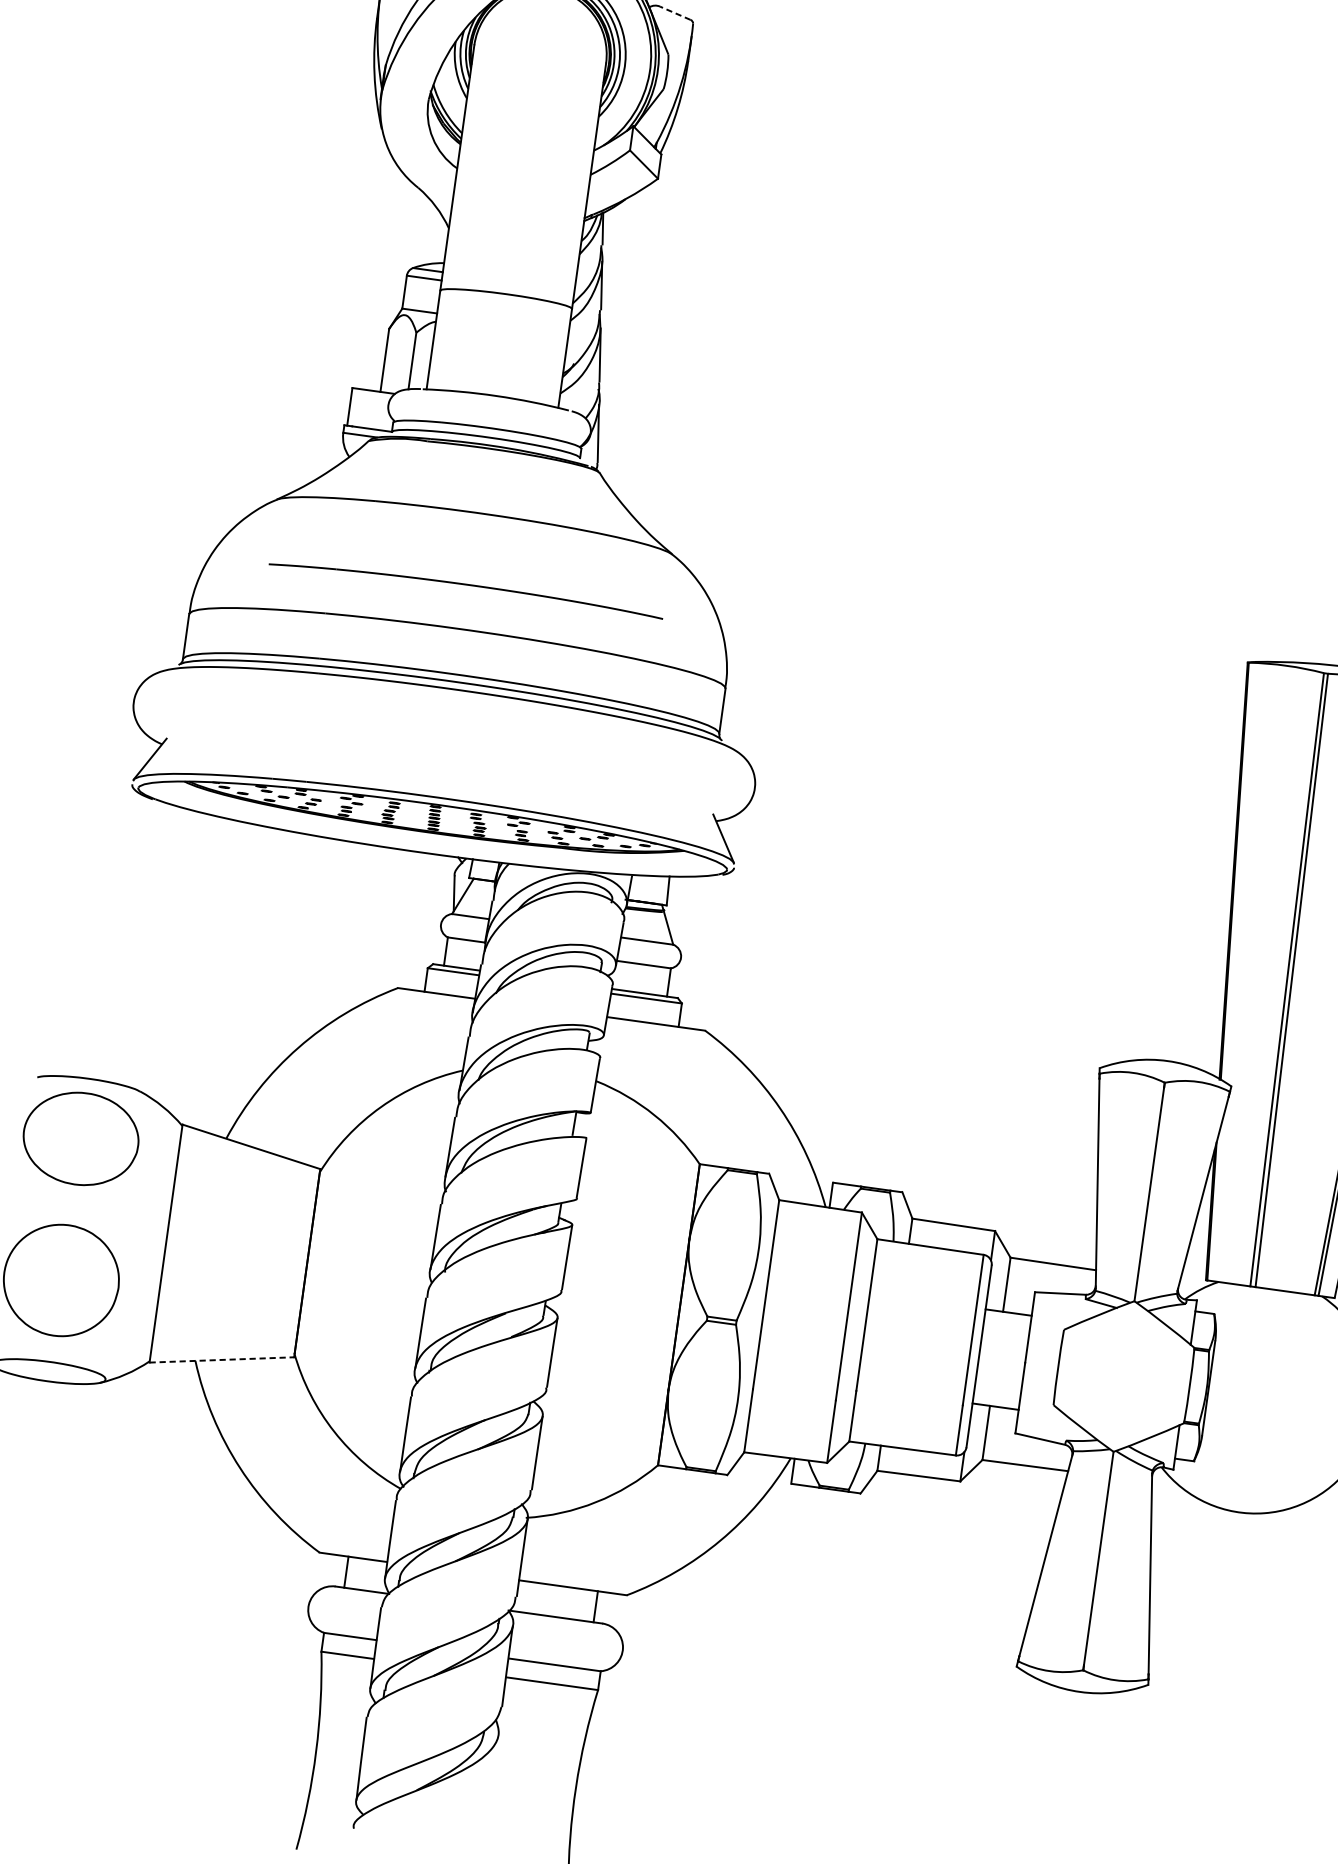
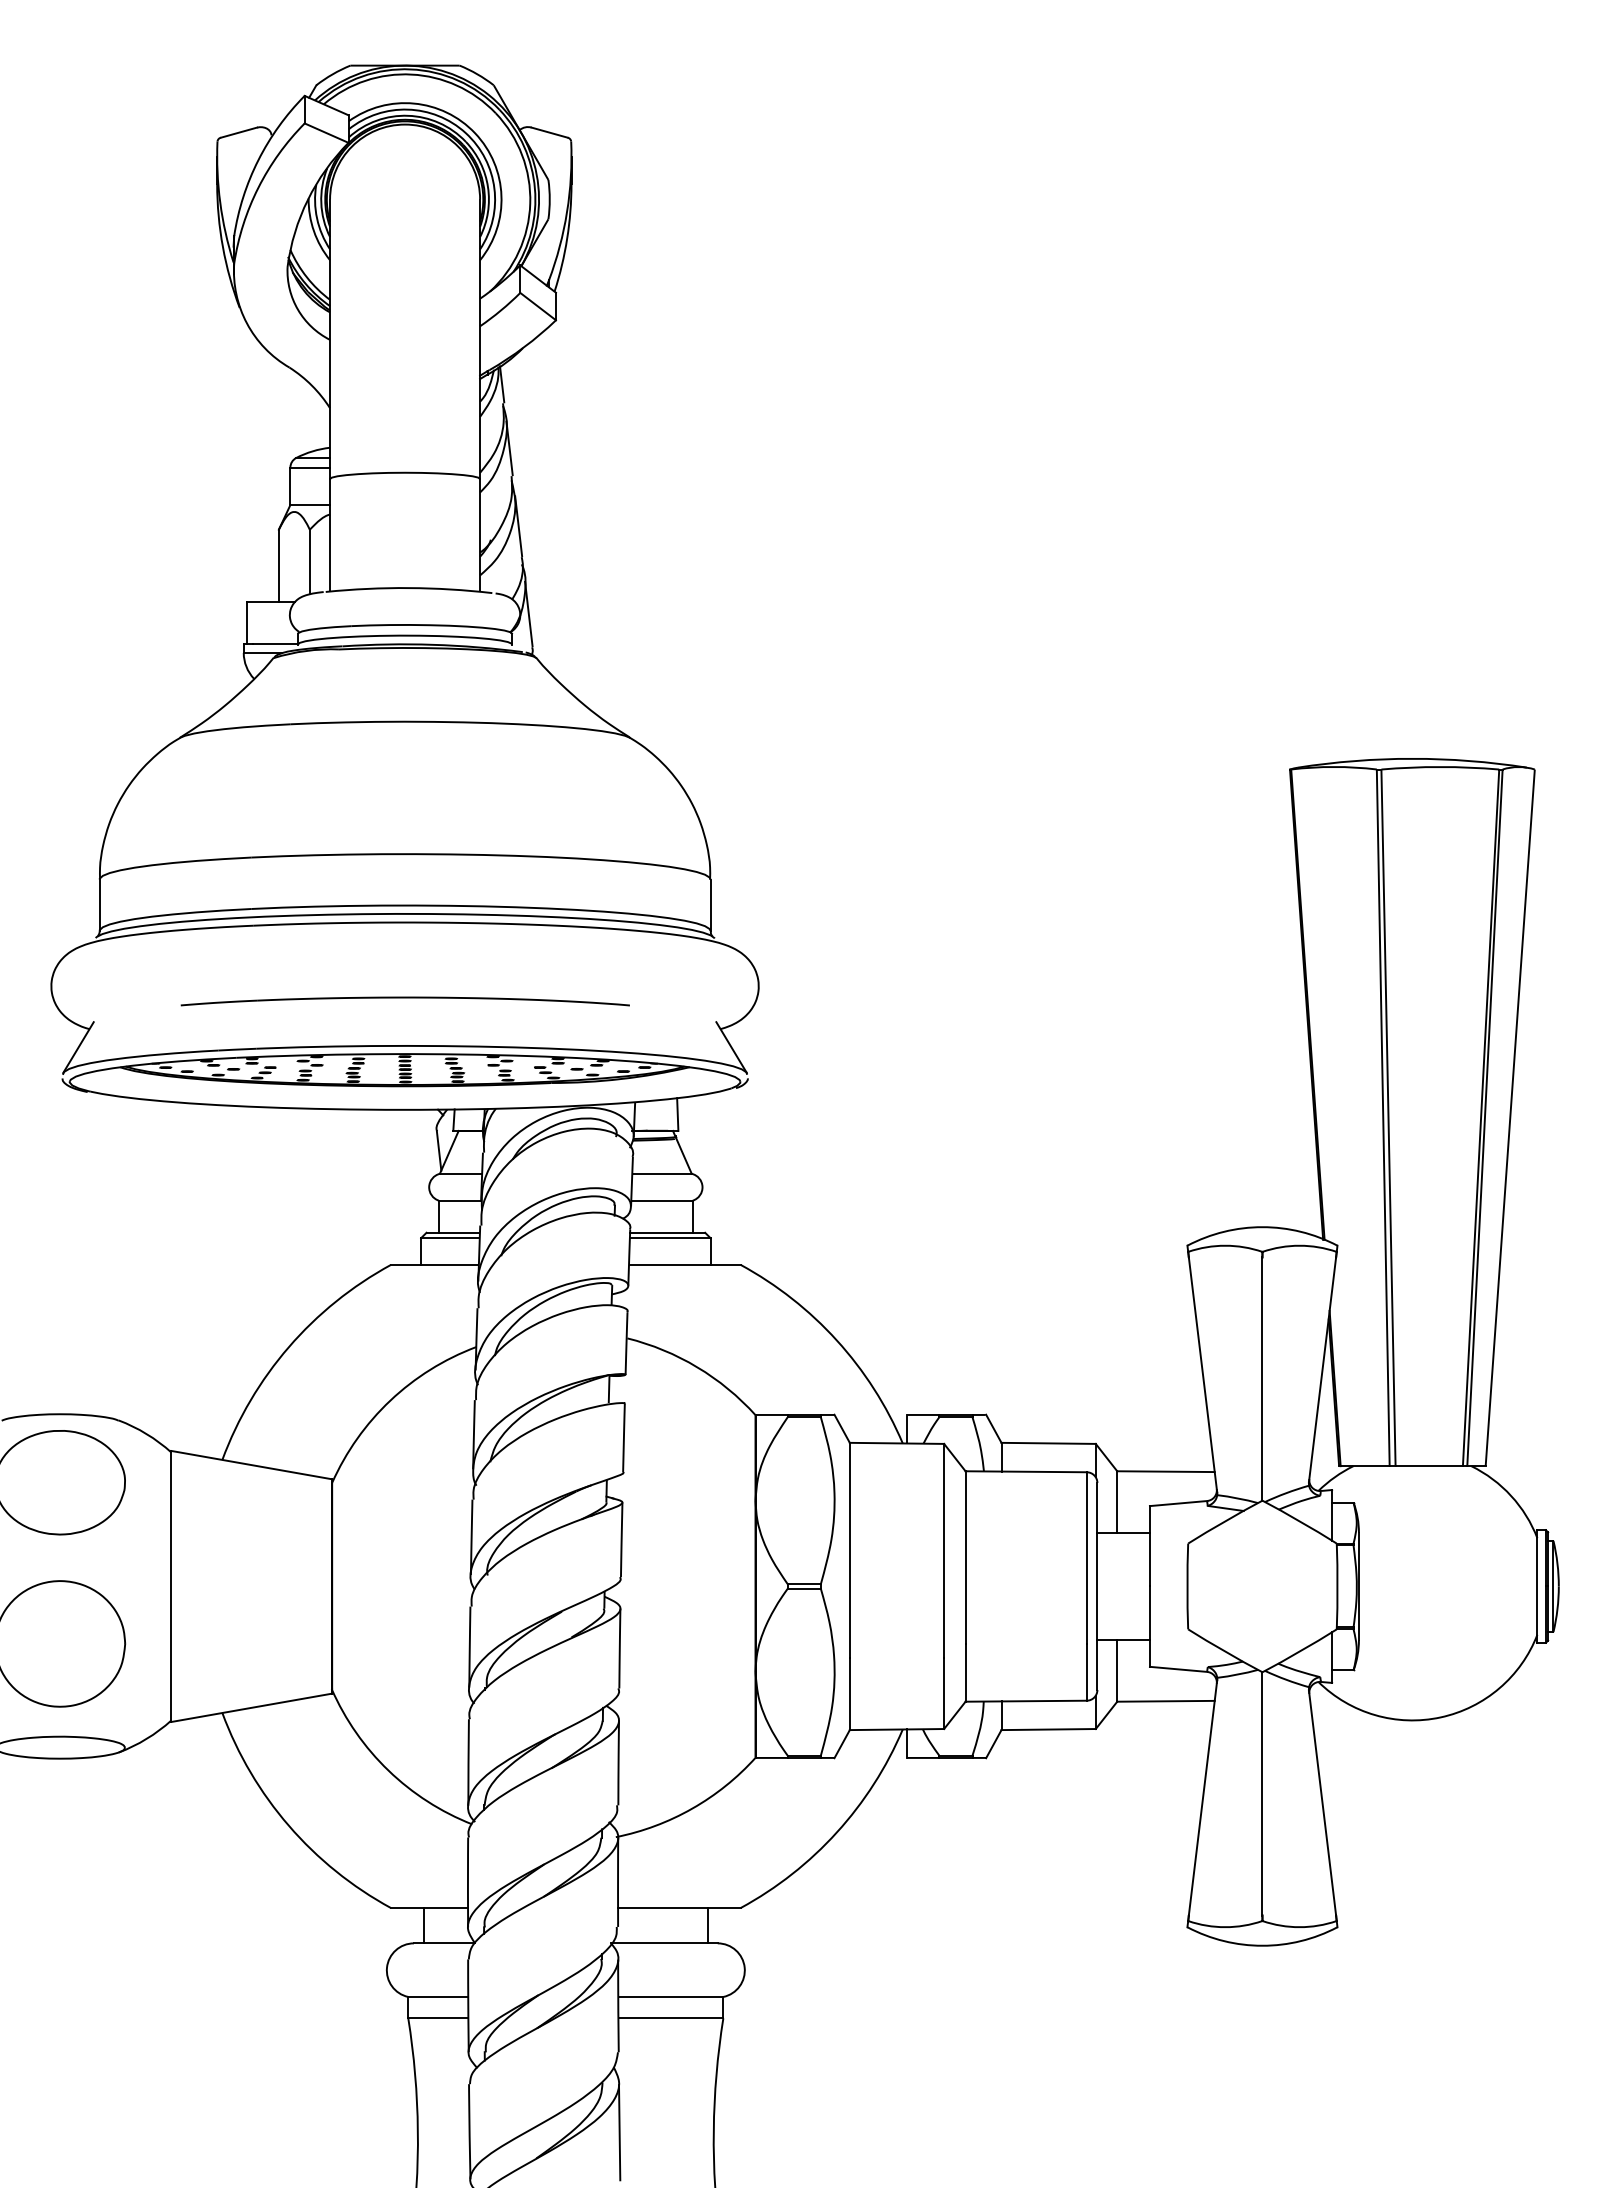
line: (675, 13) -> (549, 132), dashed -> solid
part: (465, 588) -> (404, 1001), moved
line: (221, 1359) -> (251, 1707), dashed -> solid
line: (492, 1777) -> (619, 2132), added

